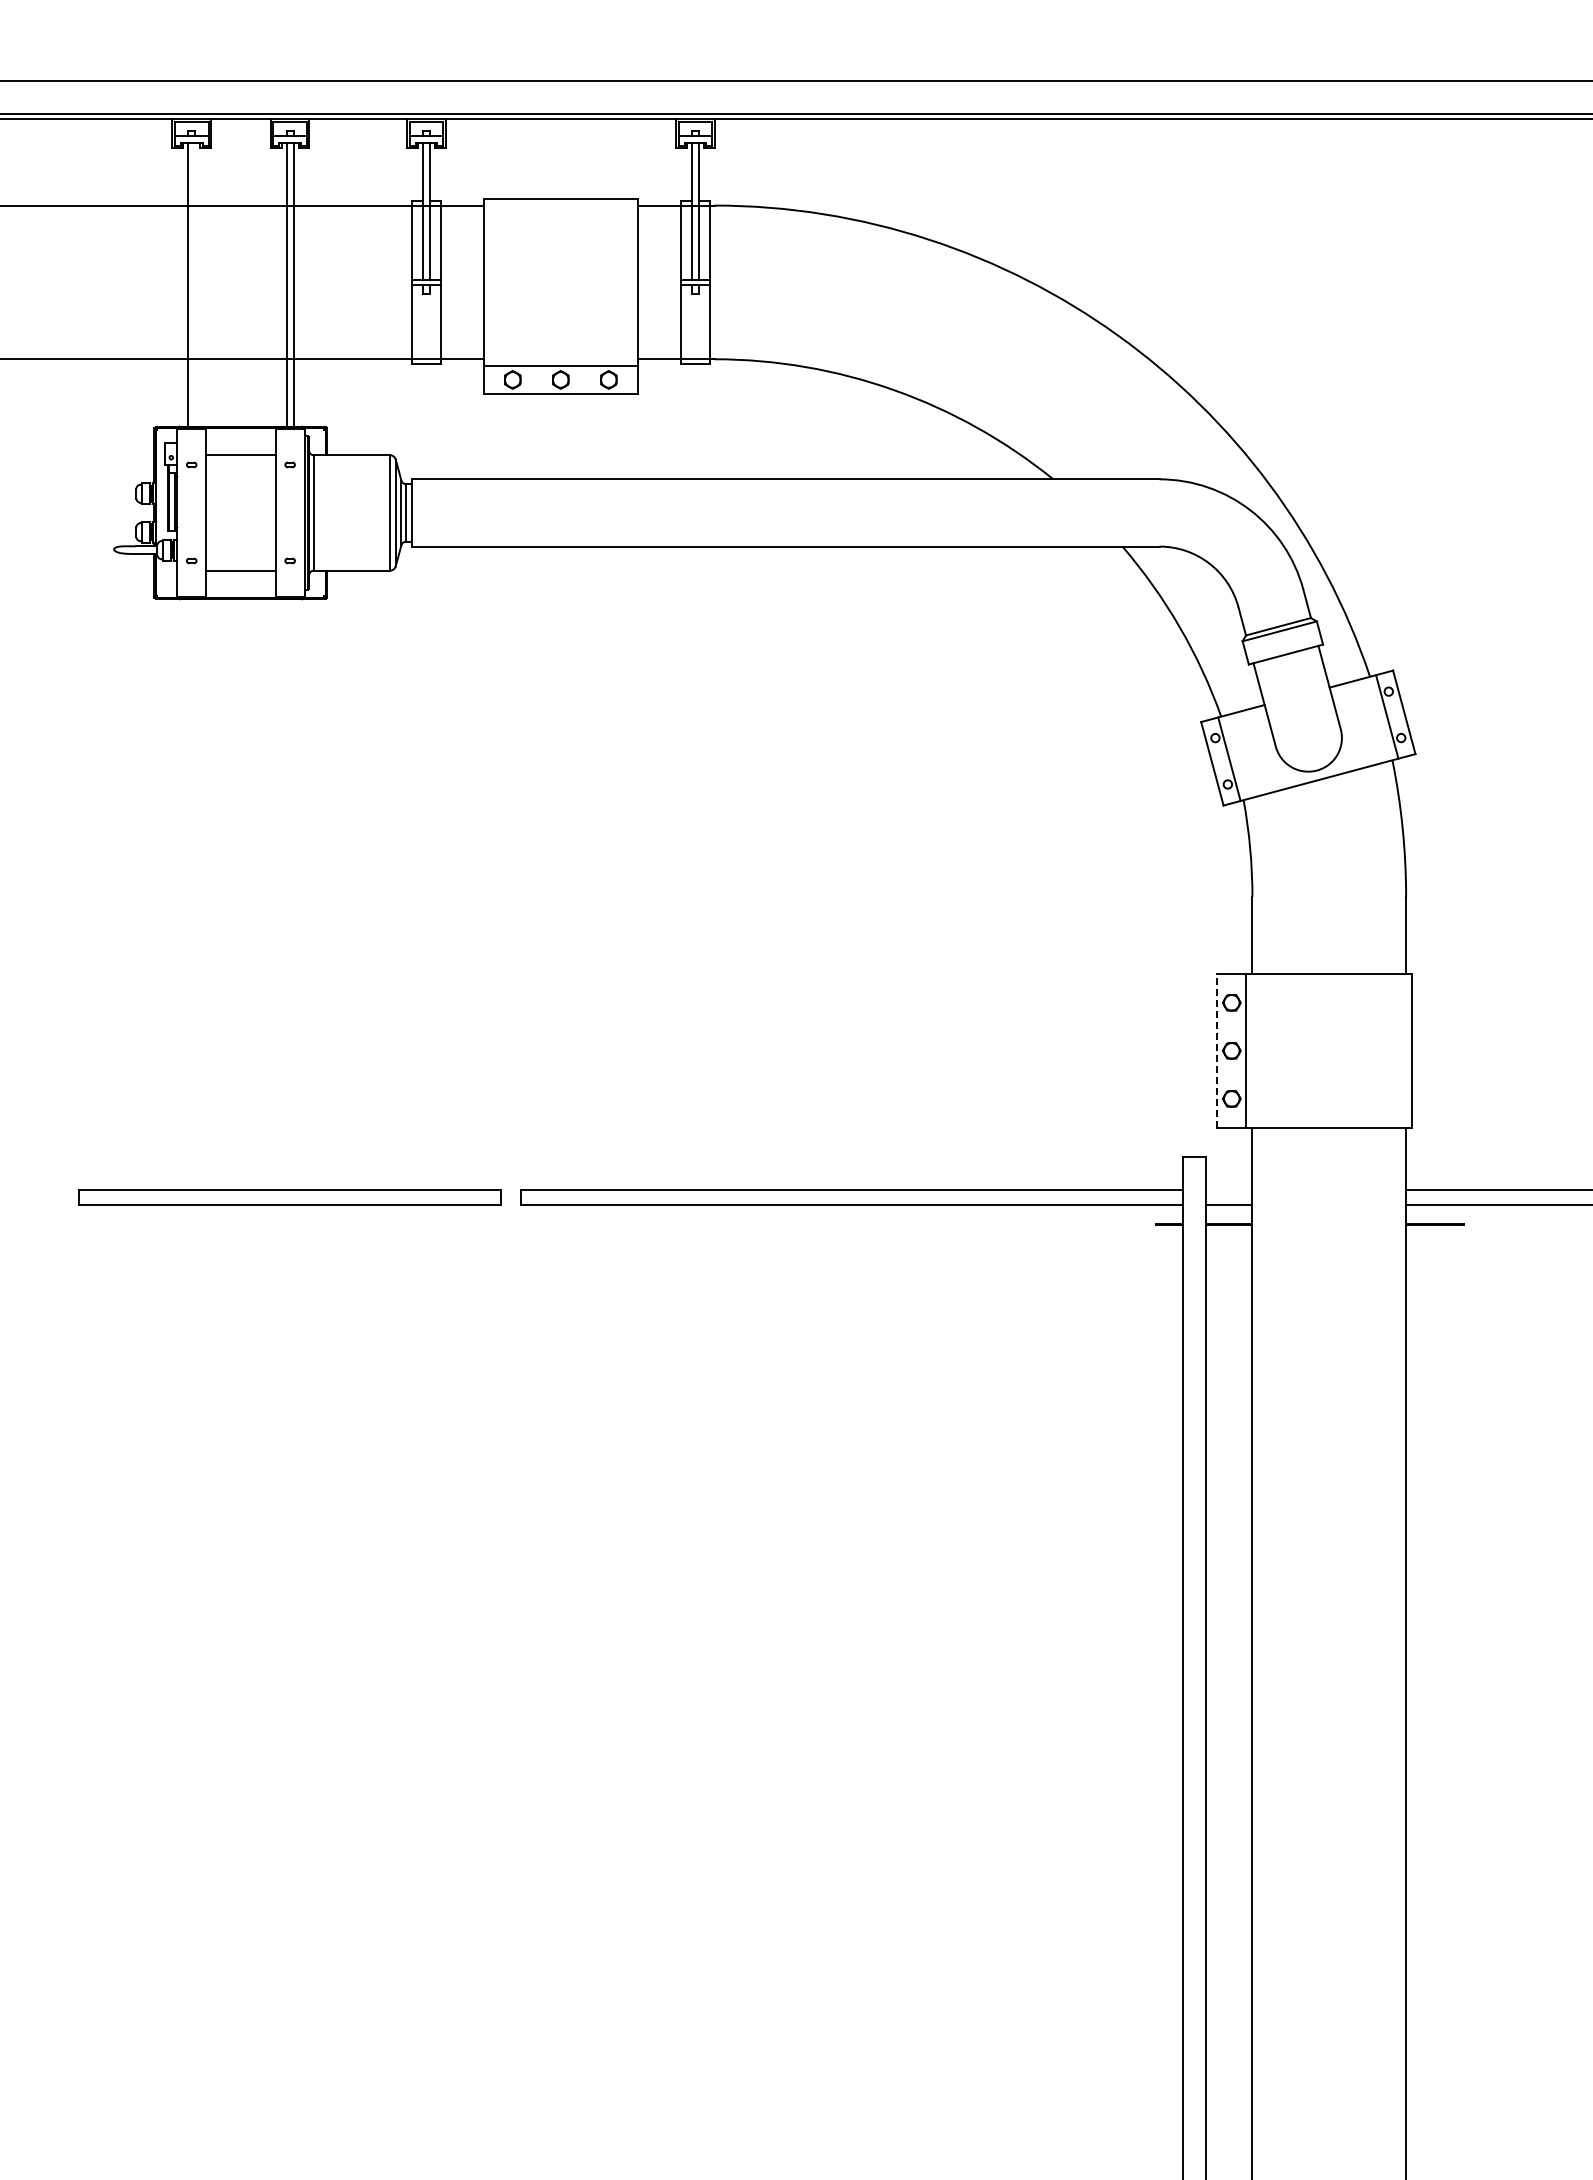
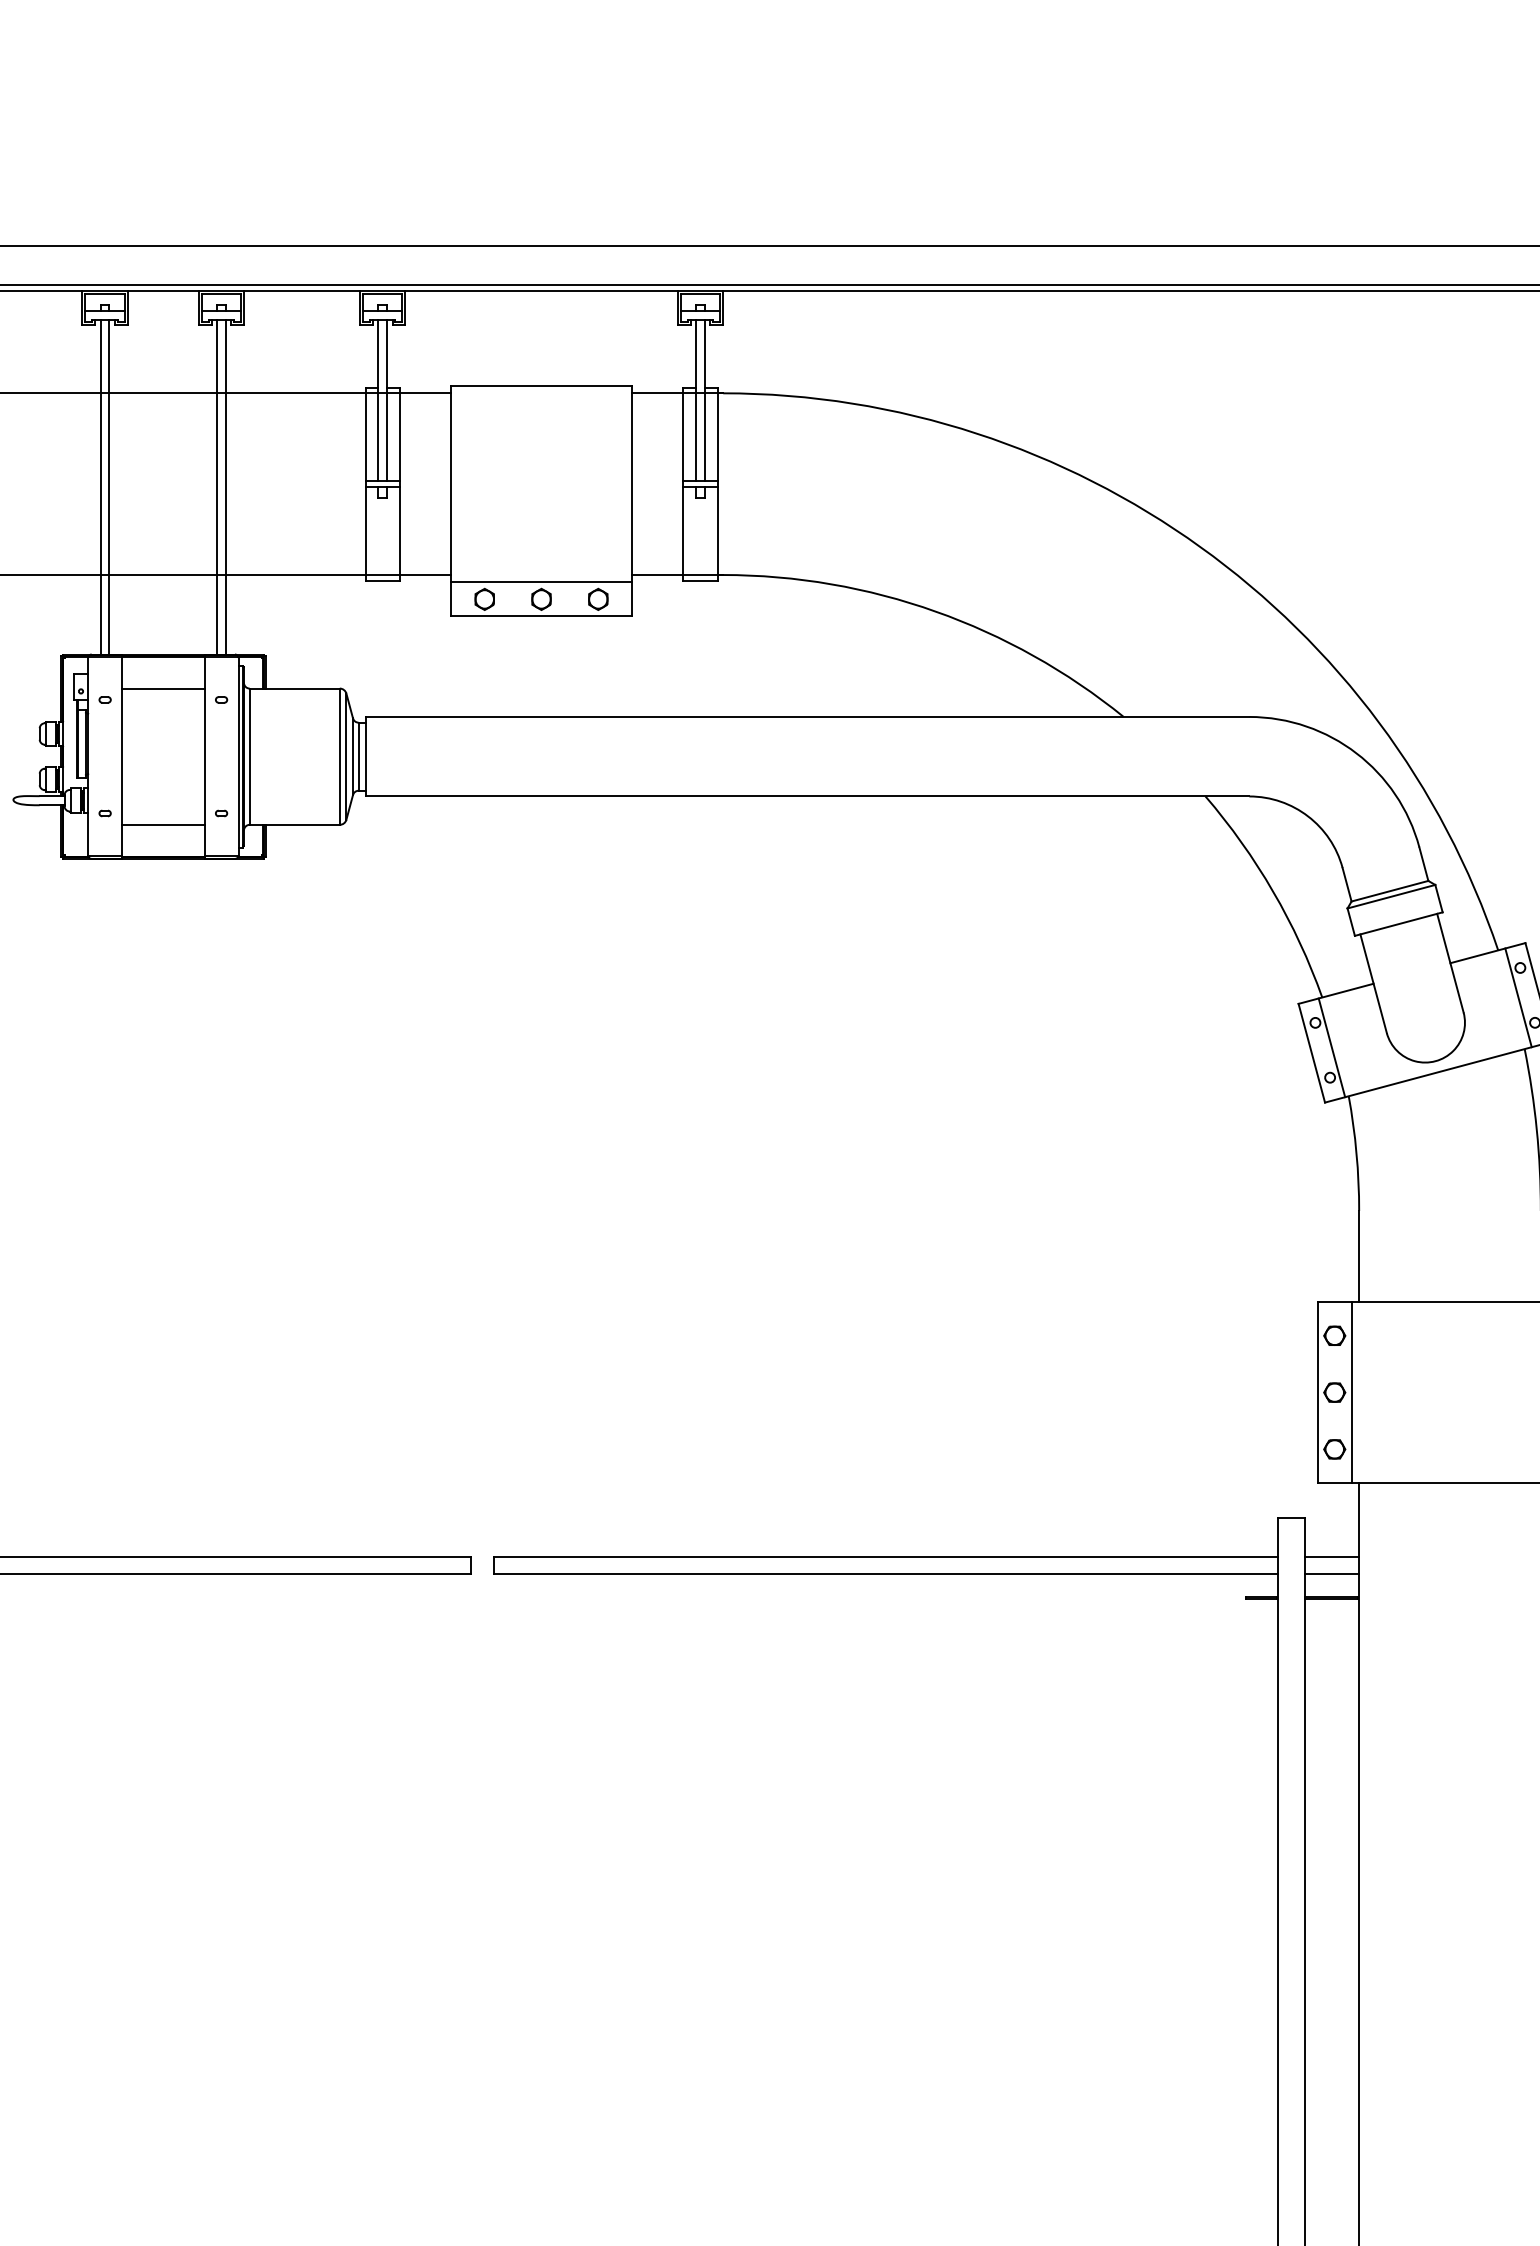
line: (195, 284) -> (109, 486), added
line: (1217, 1050) -> (1317, 1392), dashed -> solid
line: (1229, 1190) -> (1332, 1557), added

